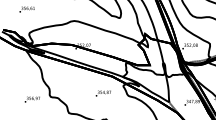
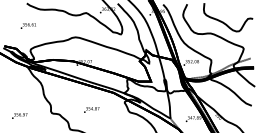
text: (103, 93) -> (91, 109), moved
text: (32, 99) -> (19, 115), moved

